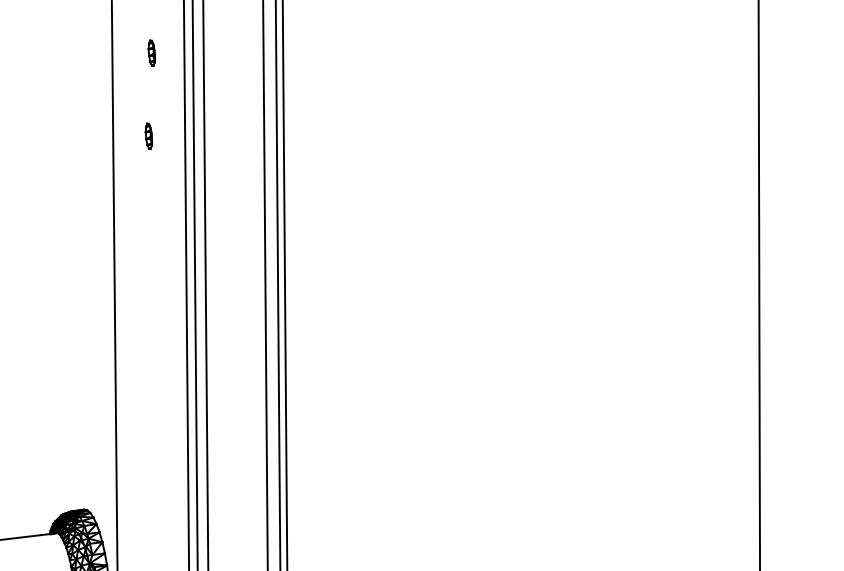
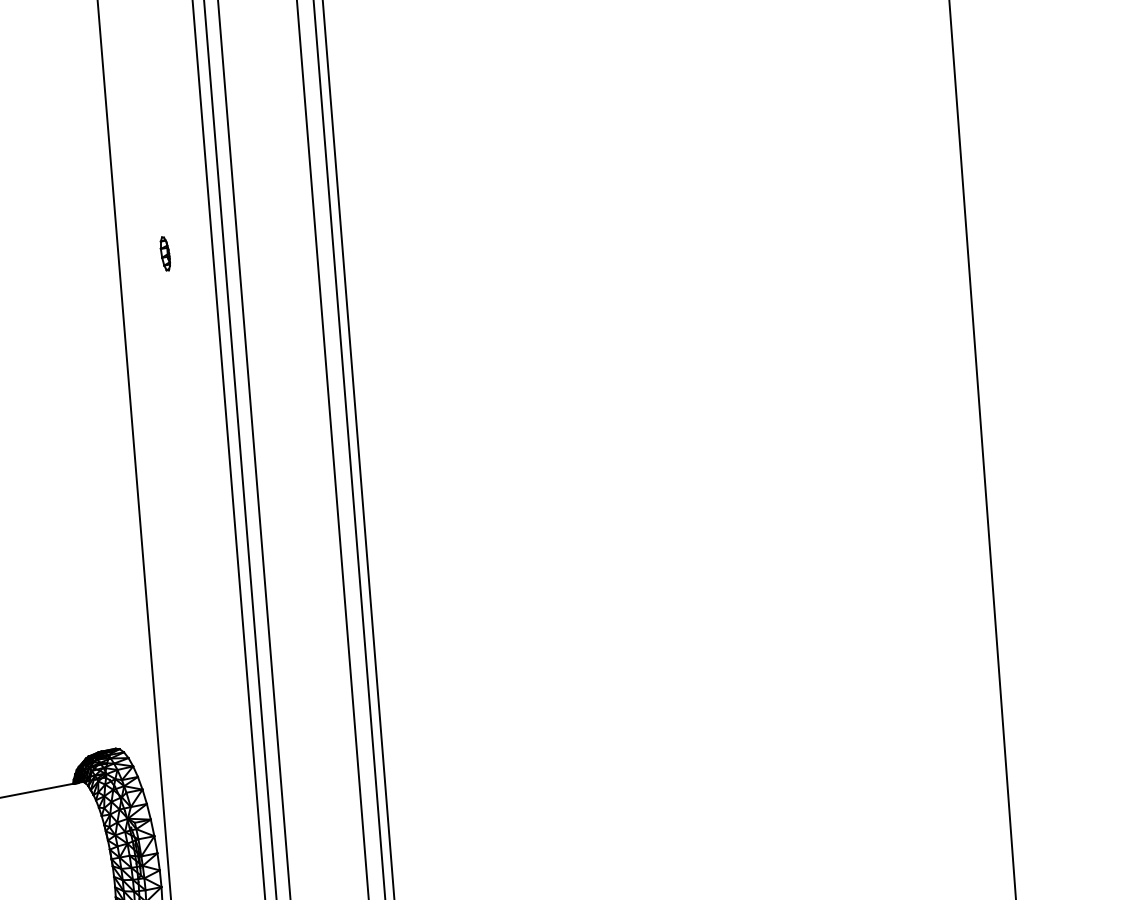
part: (151, 52) -> (160, 144), removed

